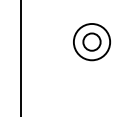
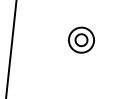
part: (91, 41) -> (81, 39), size x0.71

